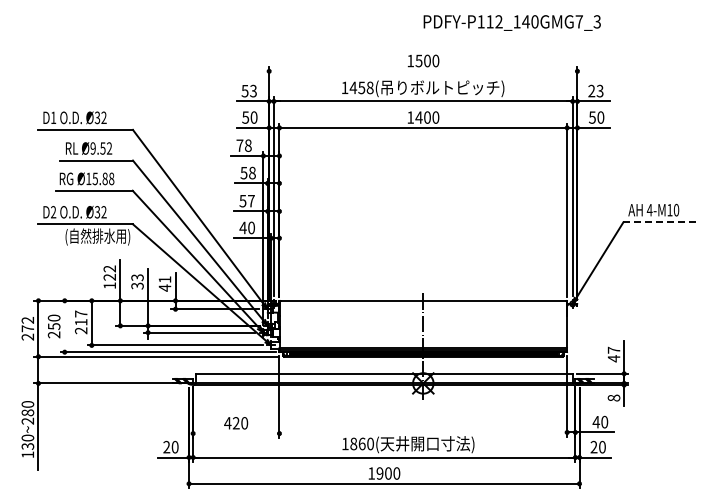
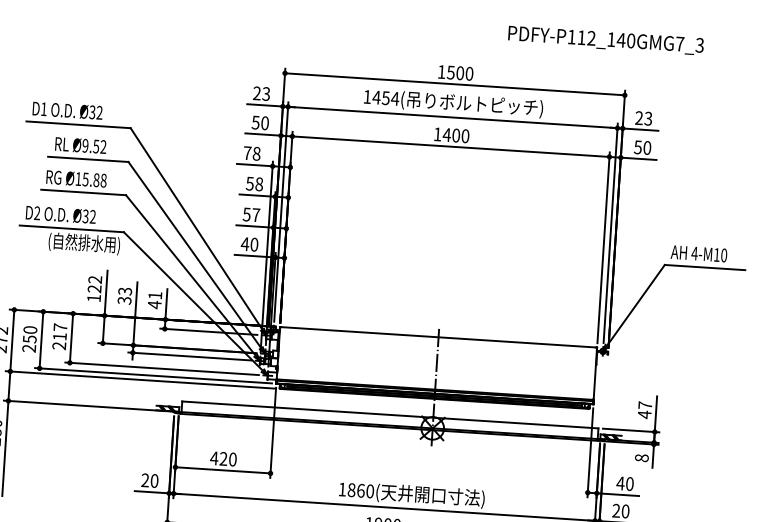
text: (511, 22) -> (605, 39), moved
line: (423, 71) -> (455, 84), added
text: (369, 87) -> (394, 98), 1458( -> 1454(
text: (244, 90) -> (256, 92), 53 -> 23
line: (659, 222) -> (704, 267), dashed -> solid
line: (64, 326) -> (41, 340), added
line: (236, 433) -> (223, 470), added

